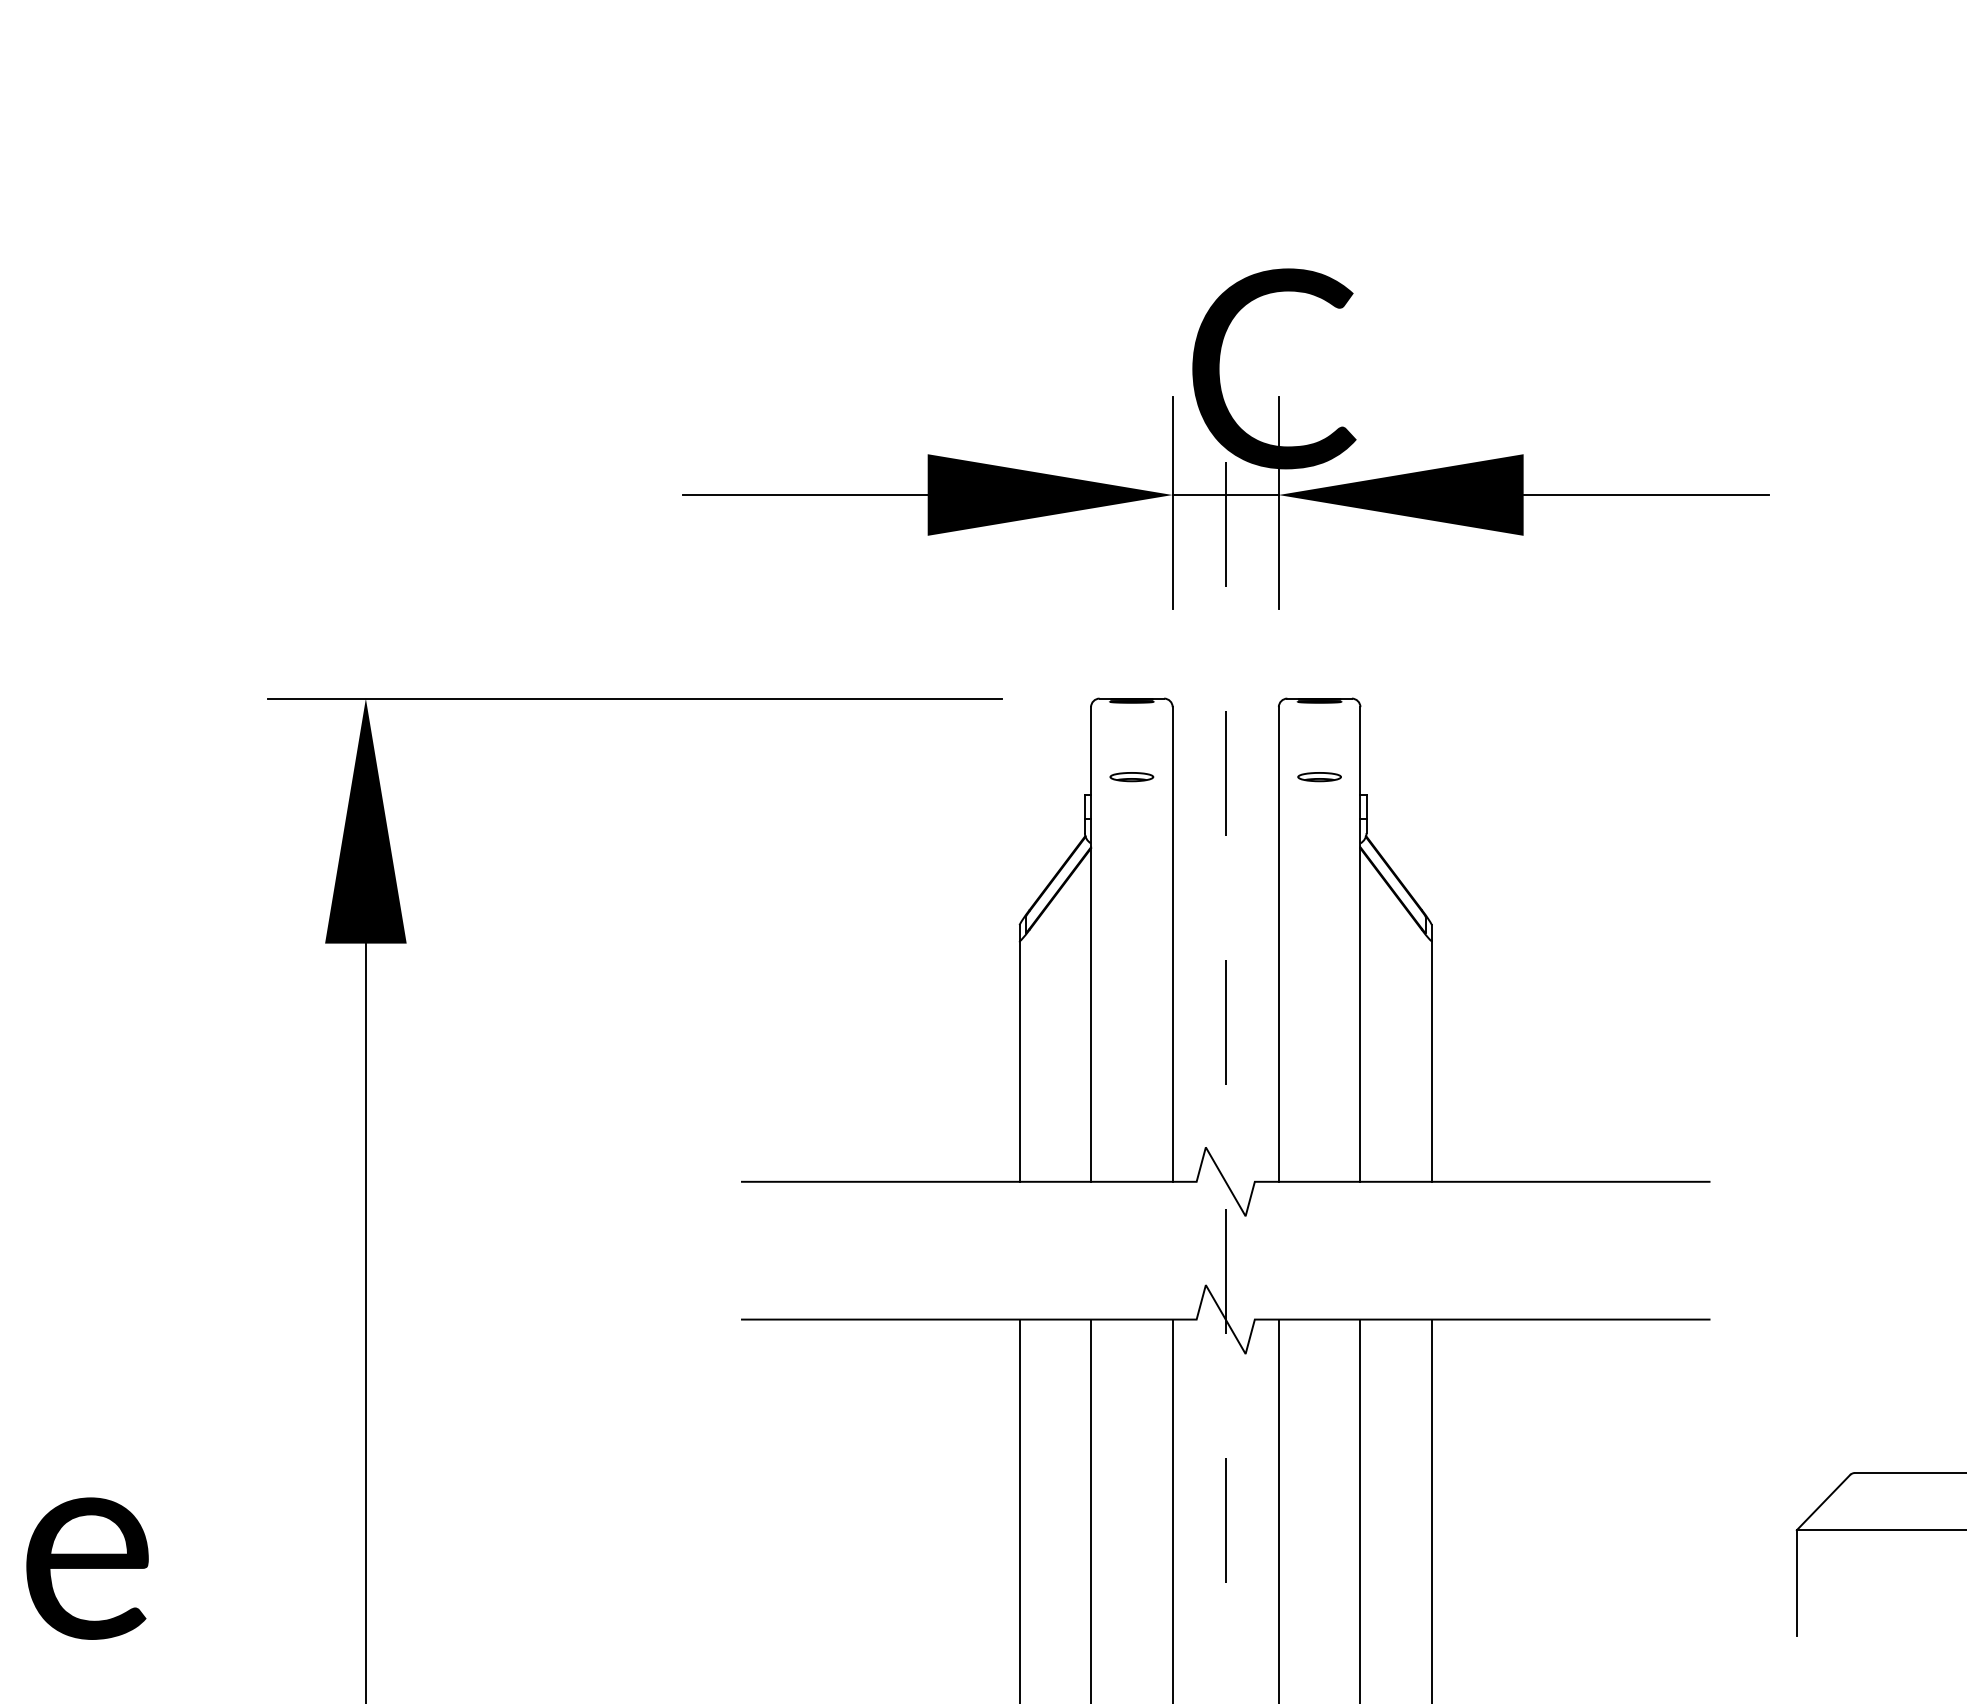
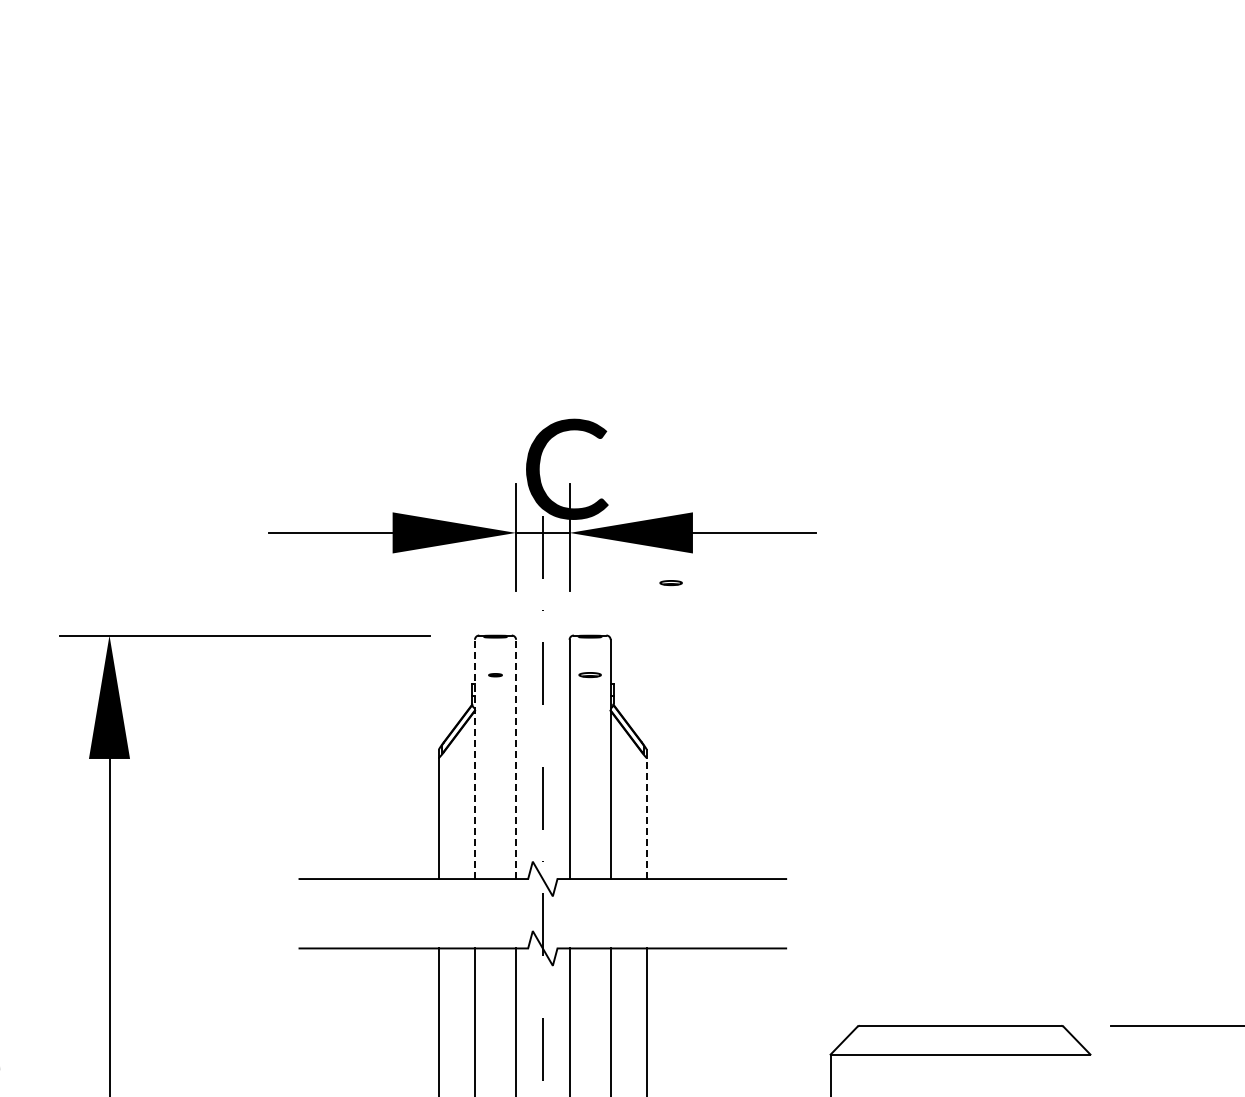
part: (1479, 593) -> (670, 582), added
part: (1131, 777) -> (495, 675), size x0.6
line: (1090, 944) -> (474, 759), solid -> dashed
line: (1173, 944) -> (516, 759), solid -> dashed
line: (1431, 1061) -> (646, 818), solid -> dashed

